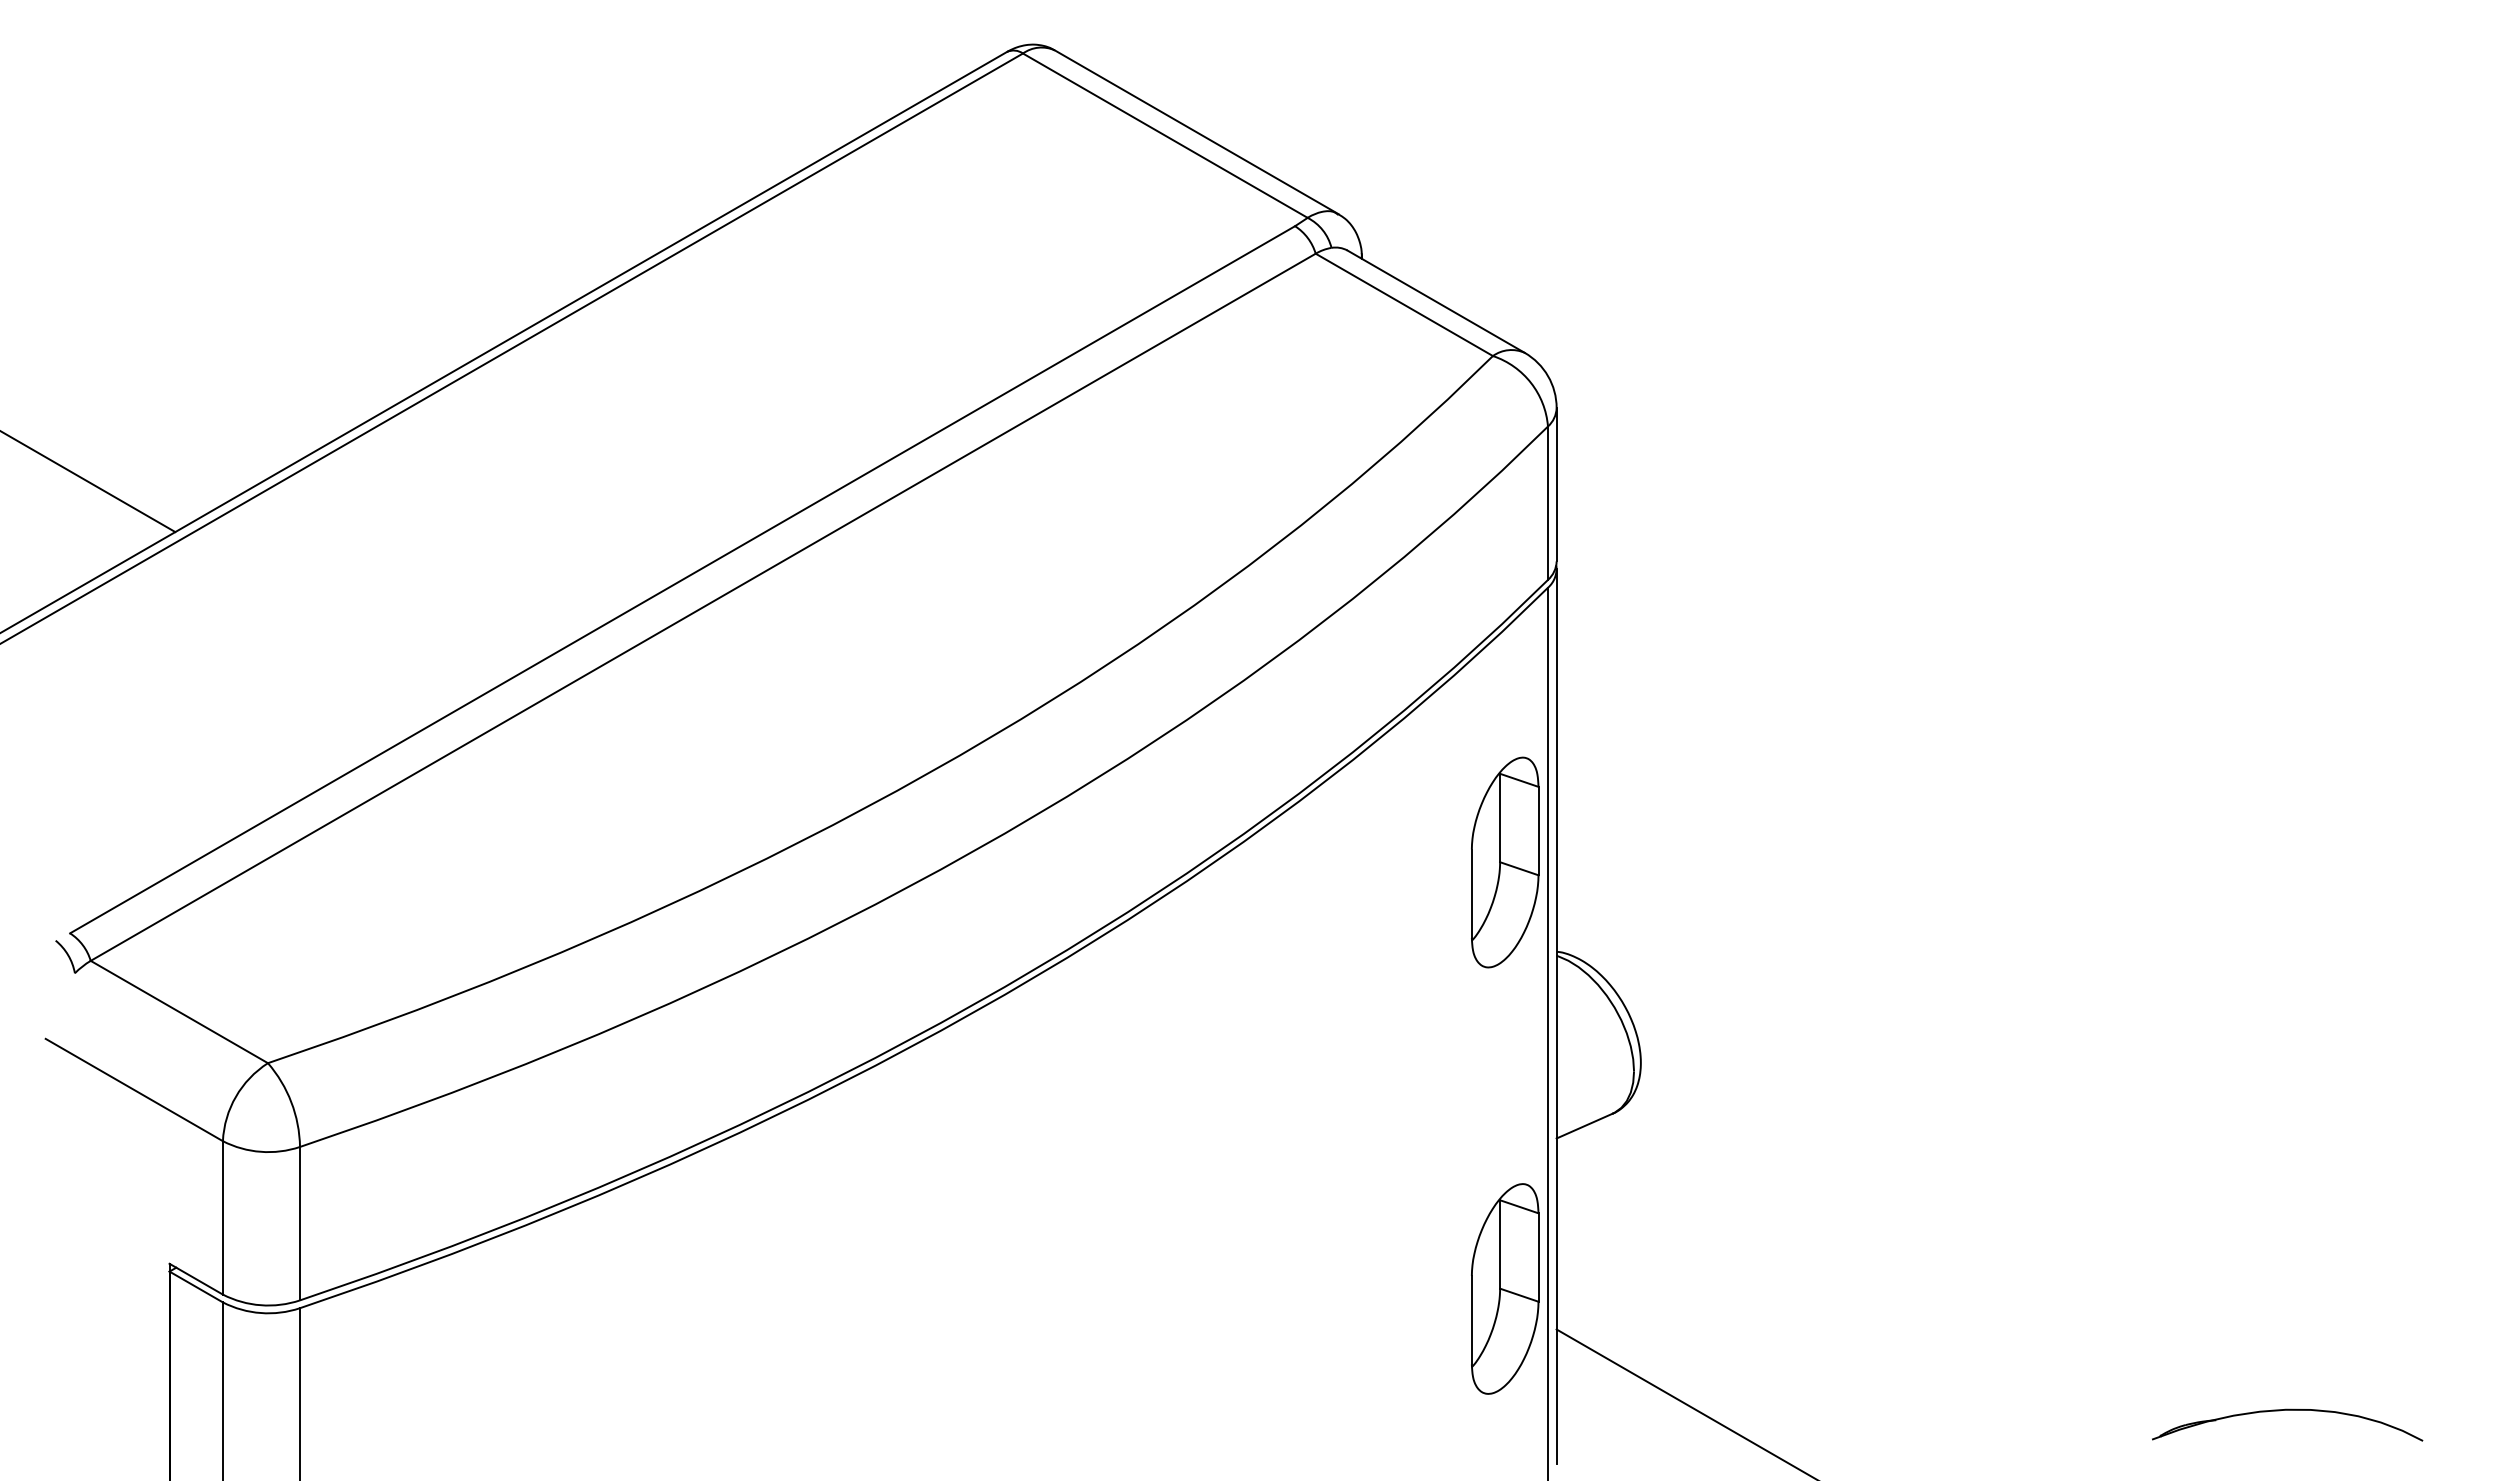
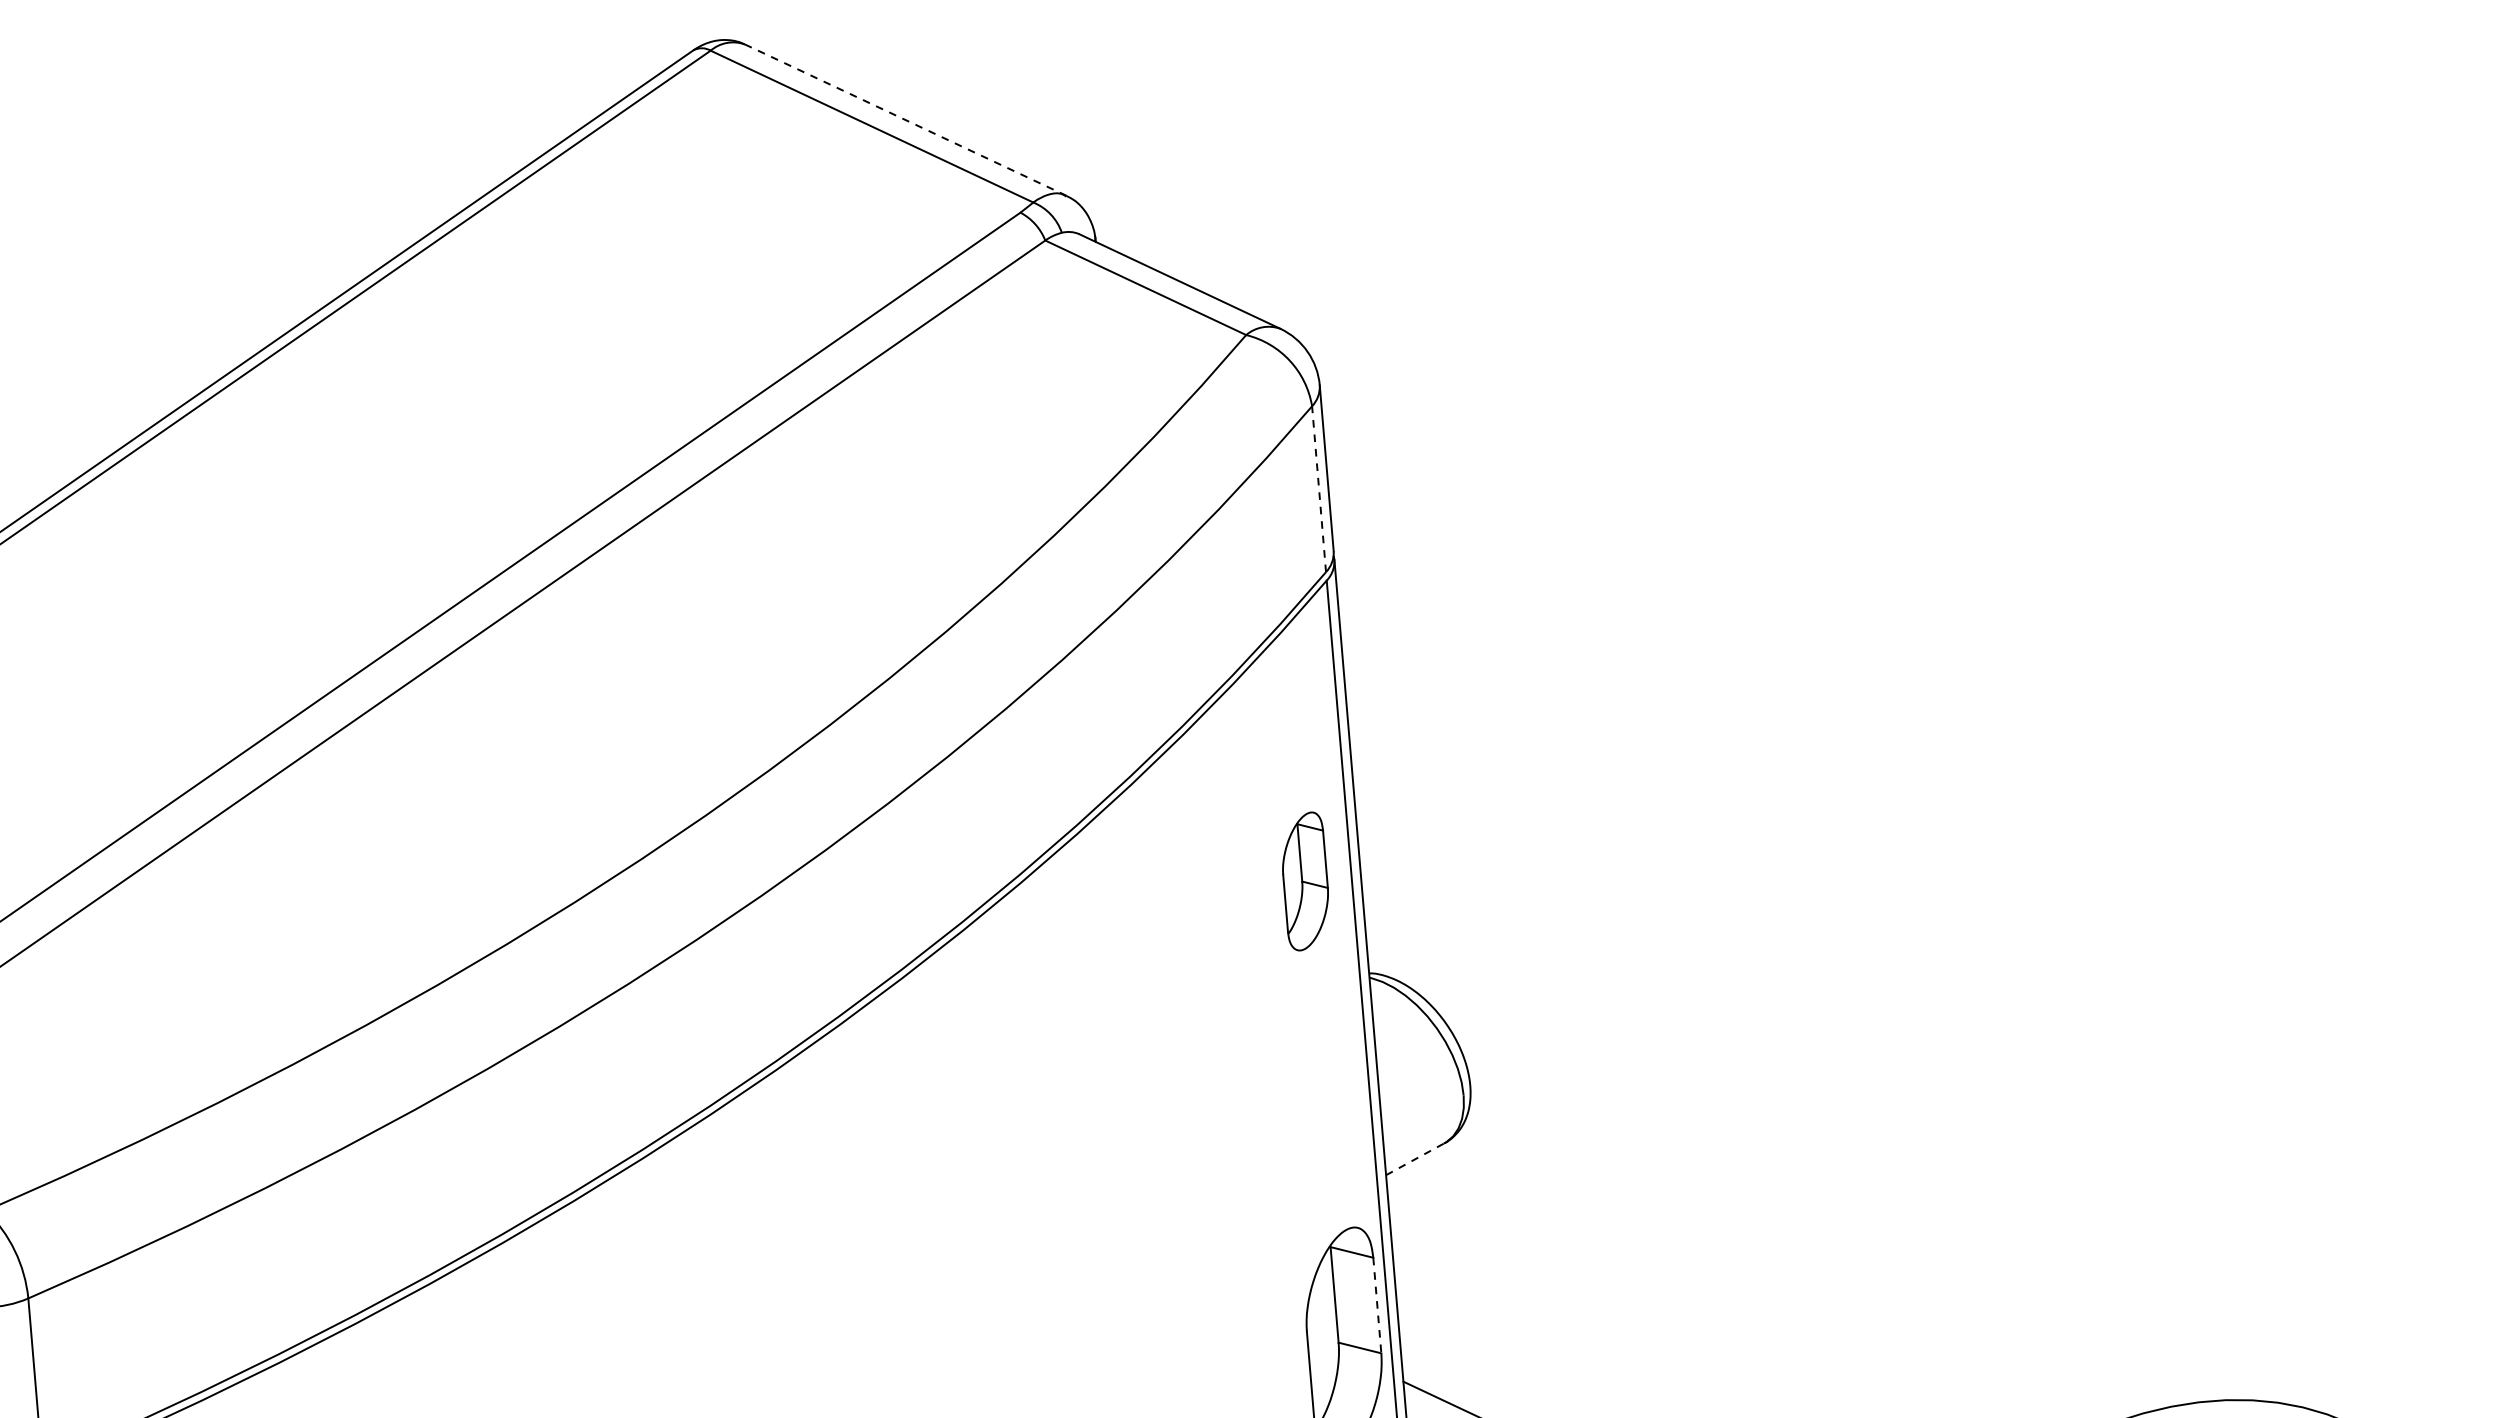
line: (1196, 132) -> (905, 120), solid -> dashed
line: (1547, 503) -> (1318, 489), solid -> dashed
part: (1505, 862) -> (1305, 881), size x0.6
line: (1584, 1126) -> (1415, 1159), solid -> dashed
line: (1538, 1258) -> (1377, 1306), solid -> dashed

